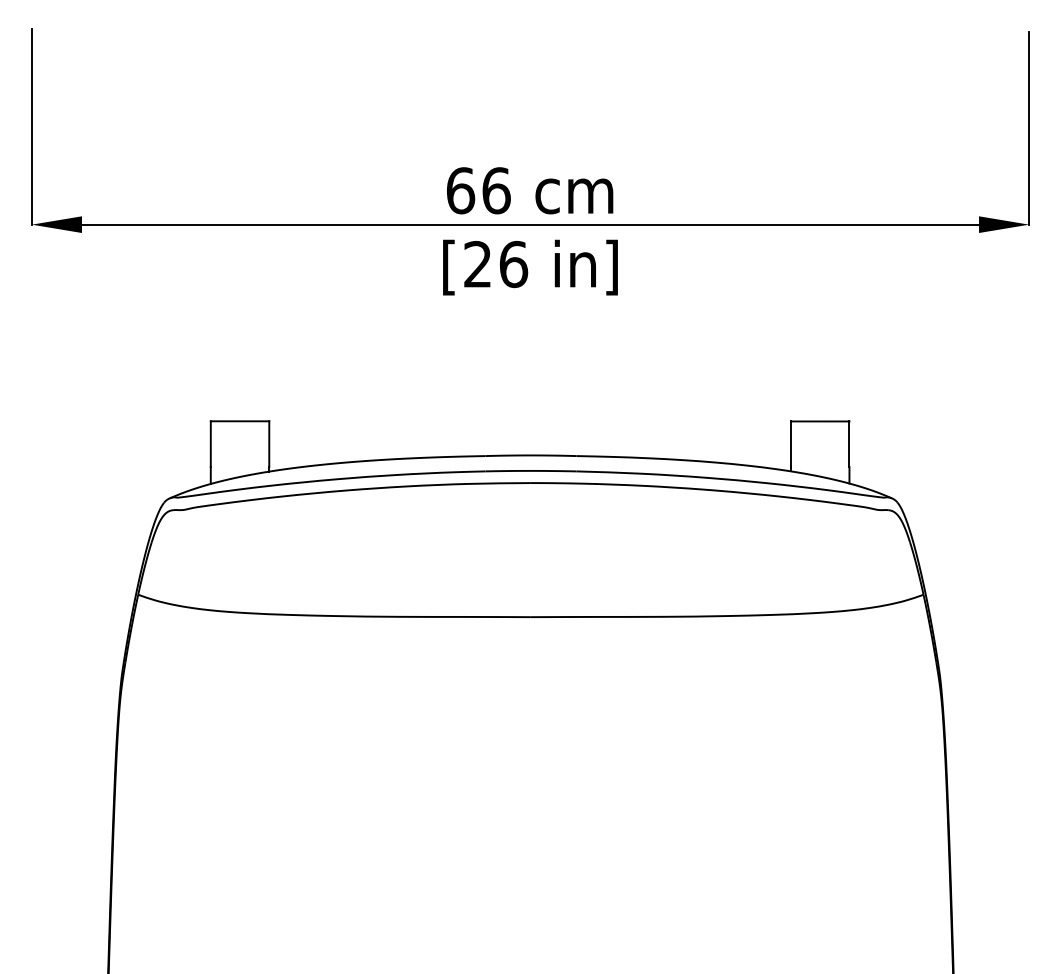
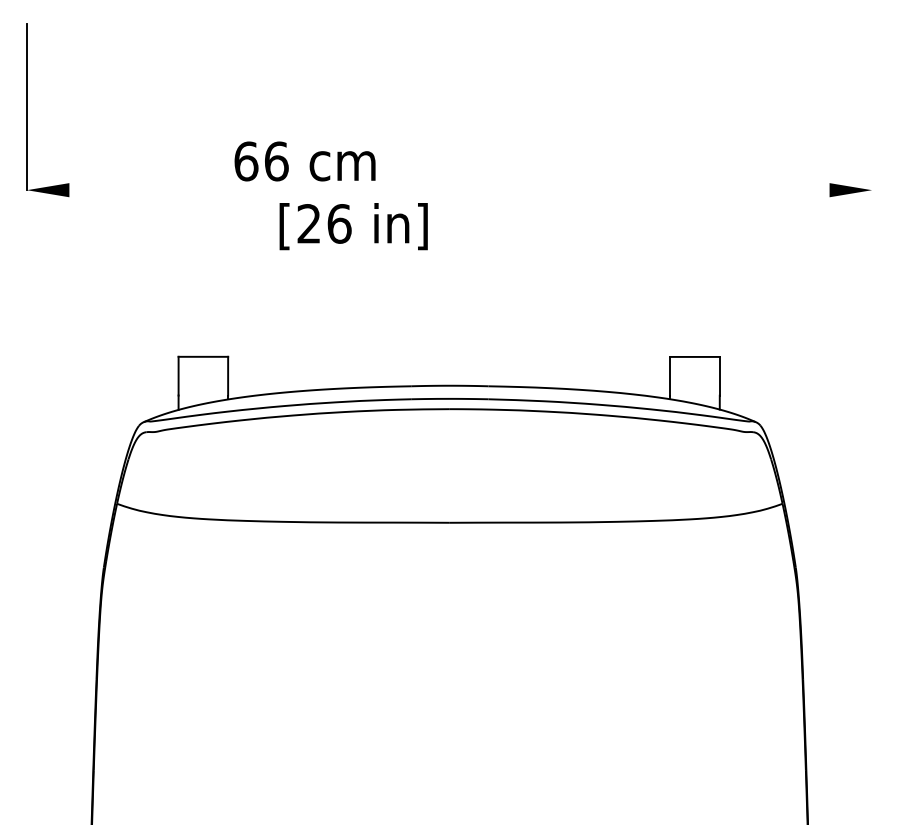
line: (1029, 128) -> (872, 108), removed
text: (530, 190) -> (305, 161), moved
line: (530, 224) -> (449, 190), removed
text: (530, 267) -> (353, 226), moved

